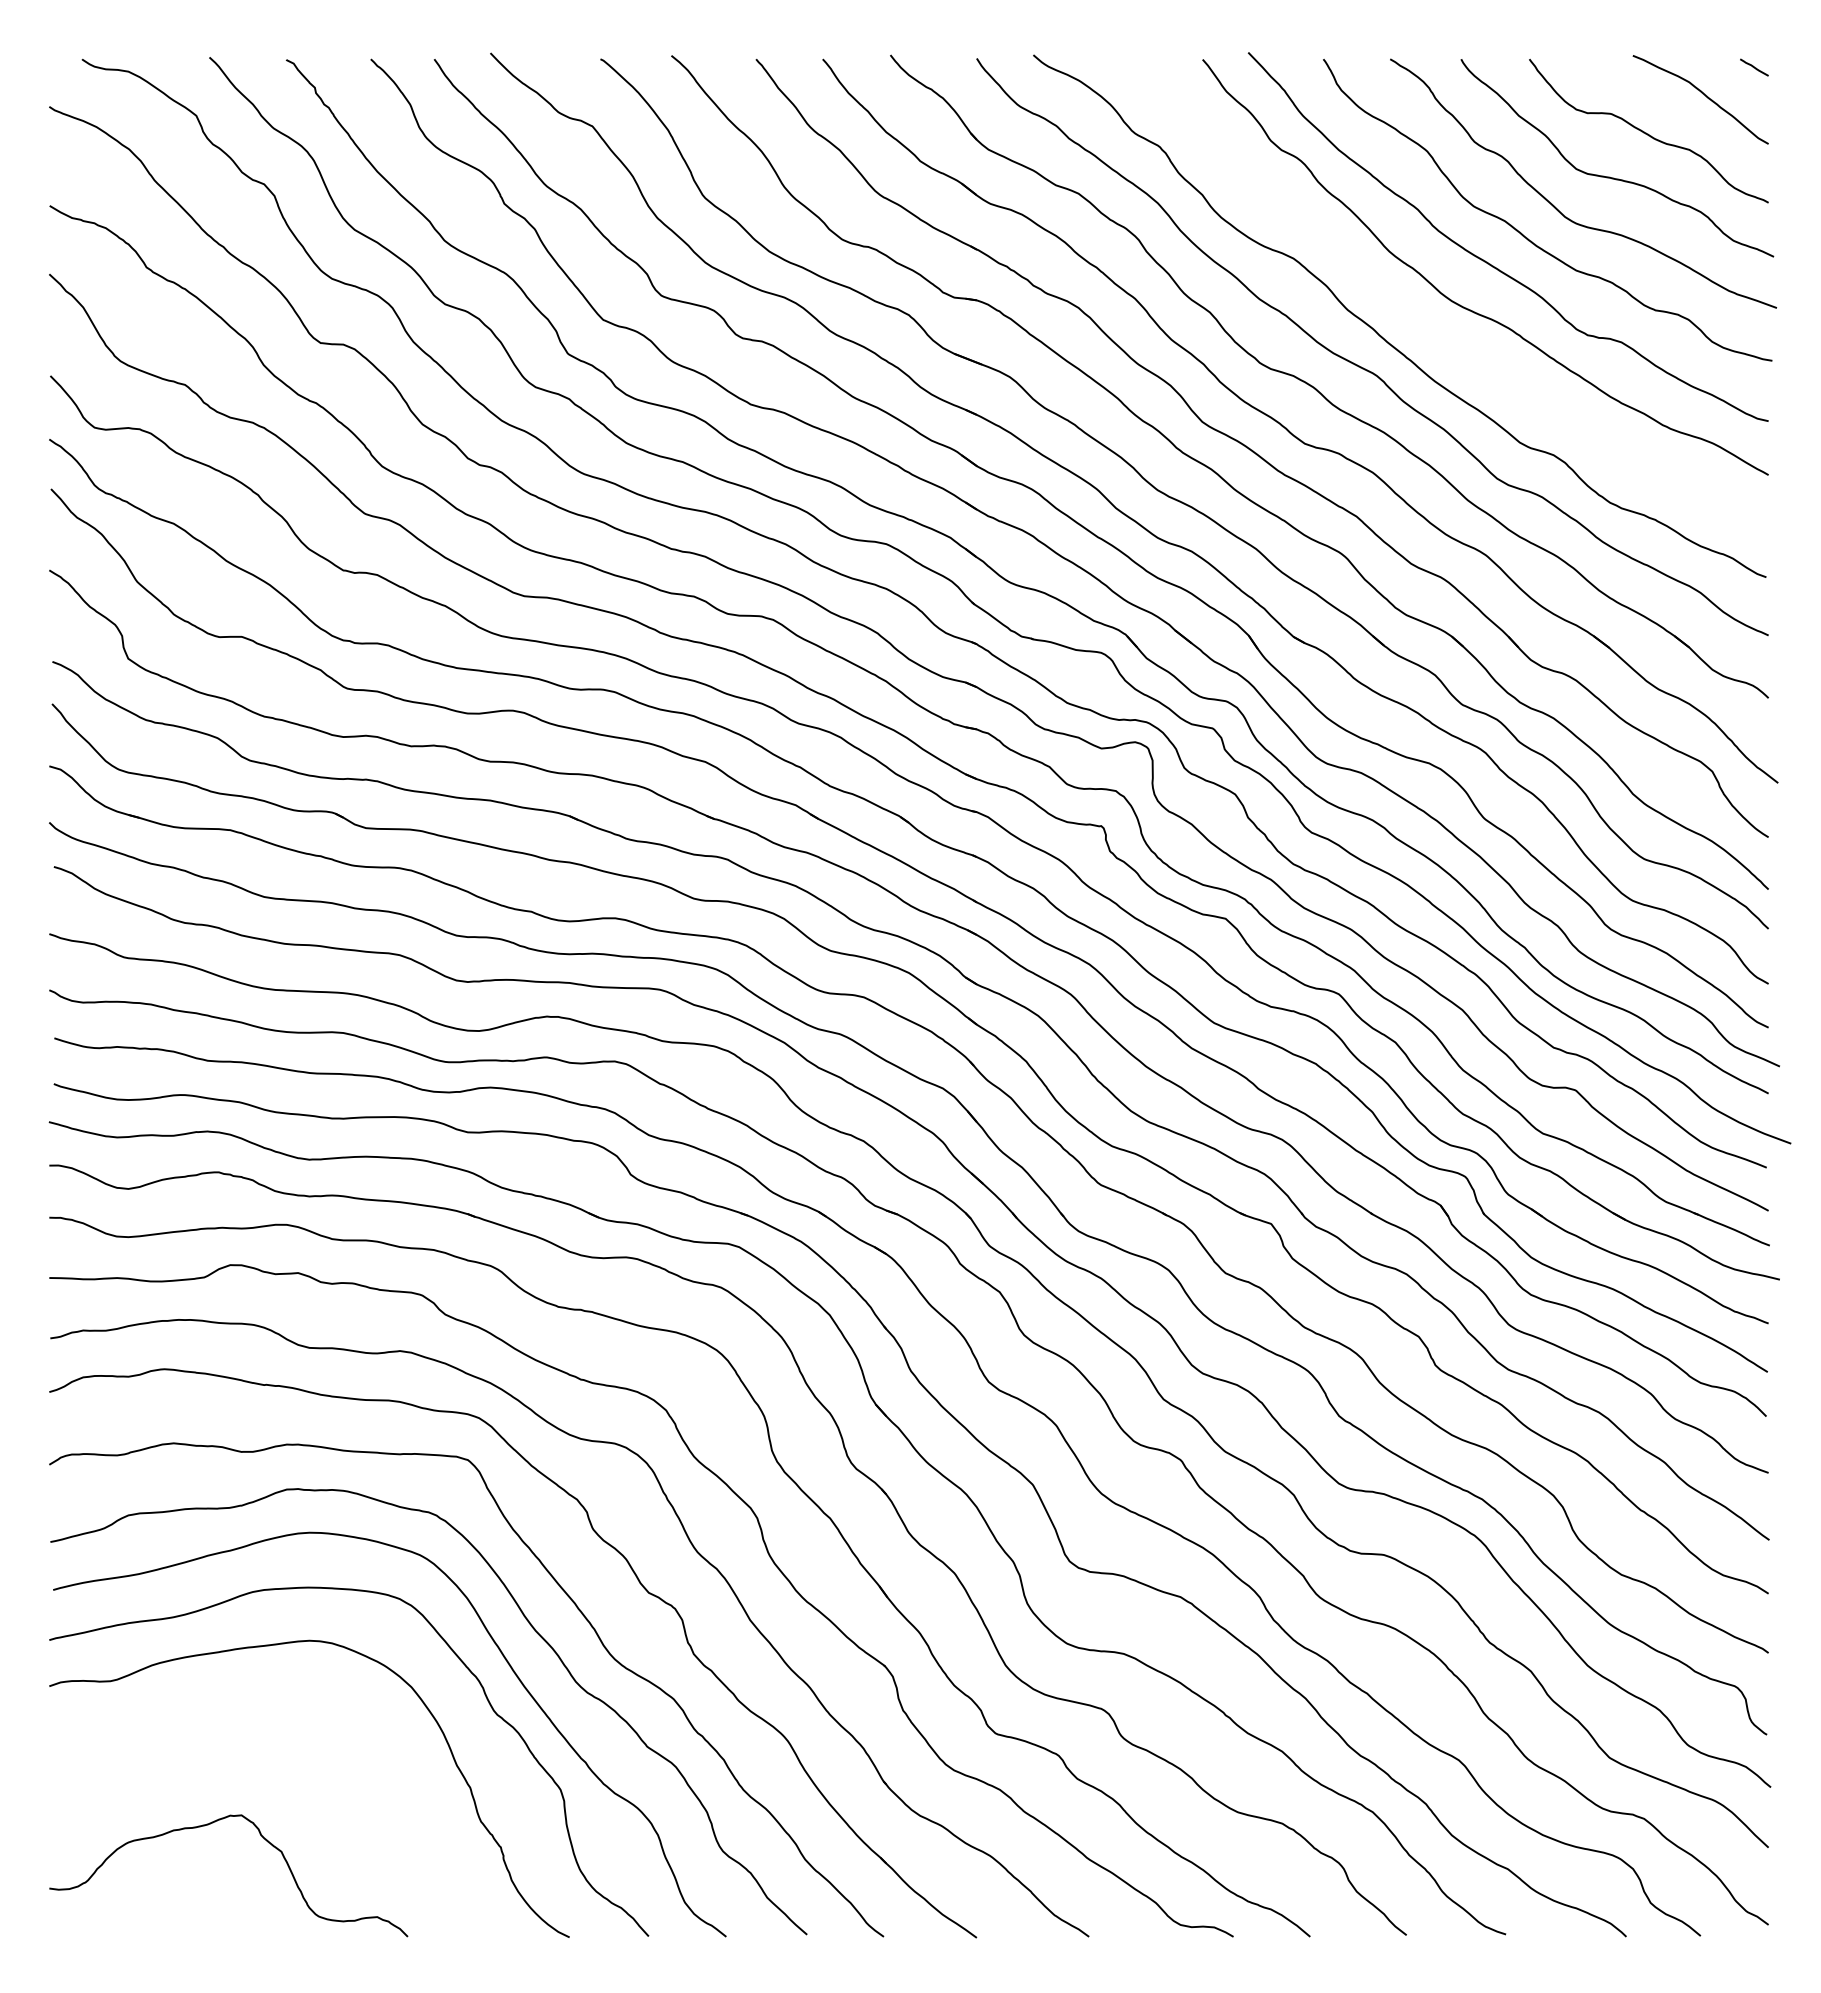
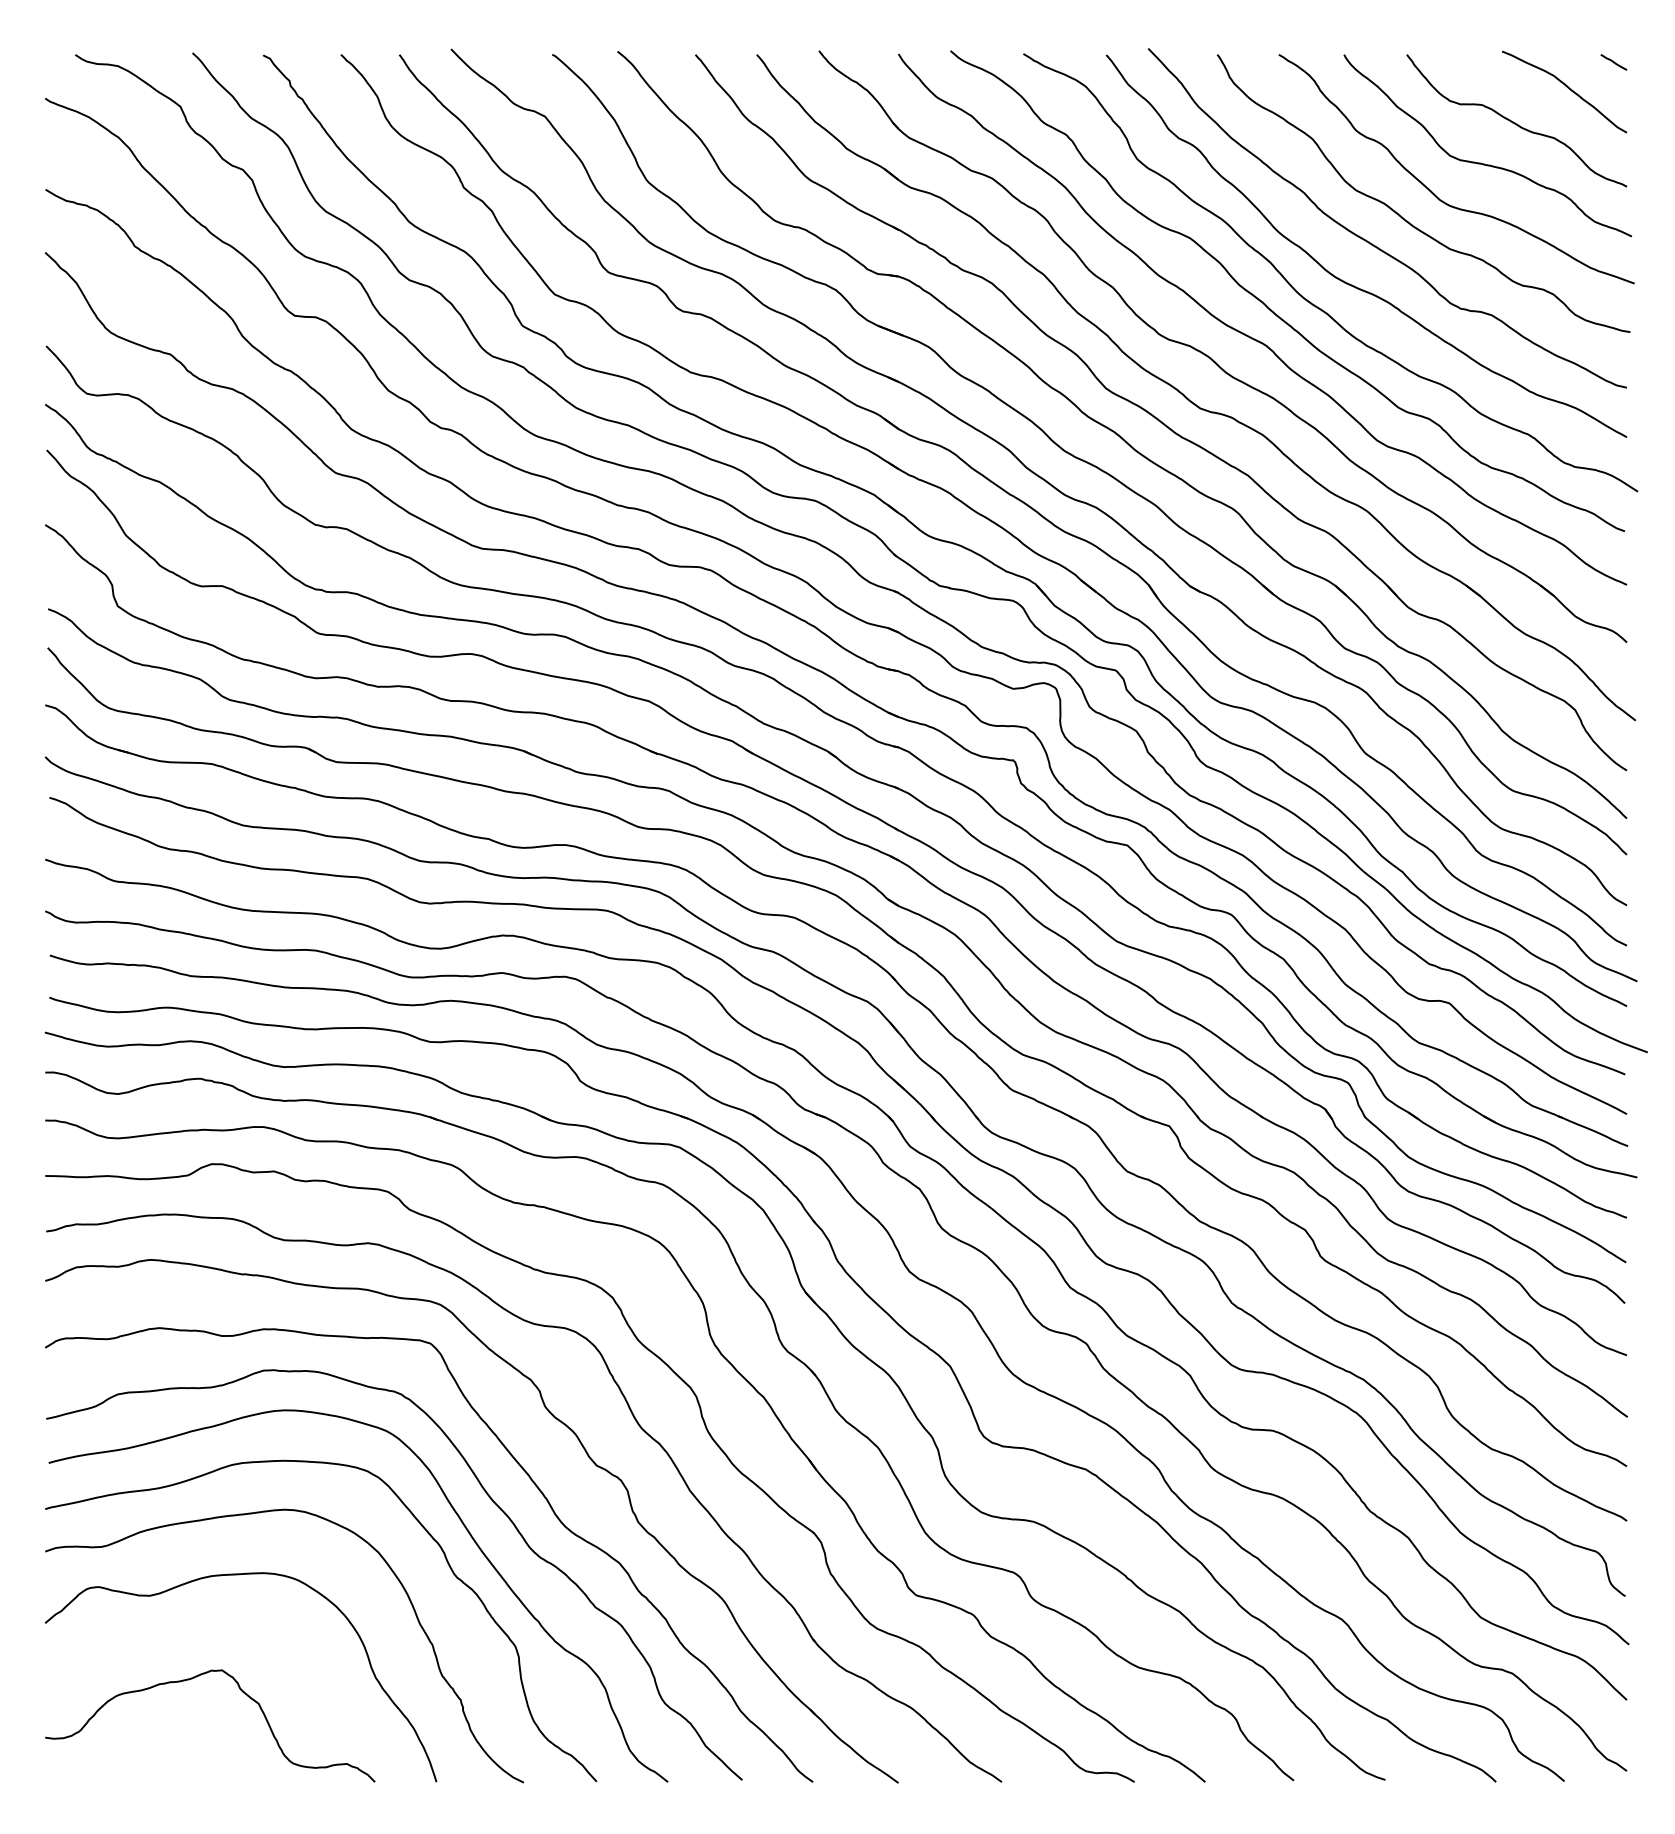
curve: (1424, 327) -> (1310, 301), added
curve: (254, 1712) -> (233, 1575), added

